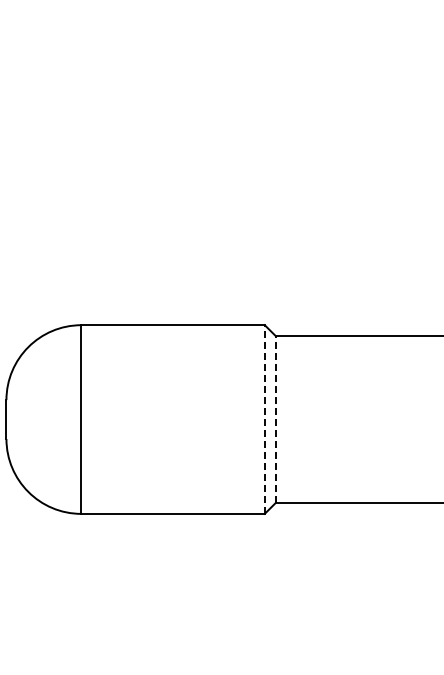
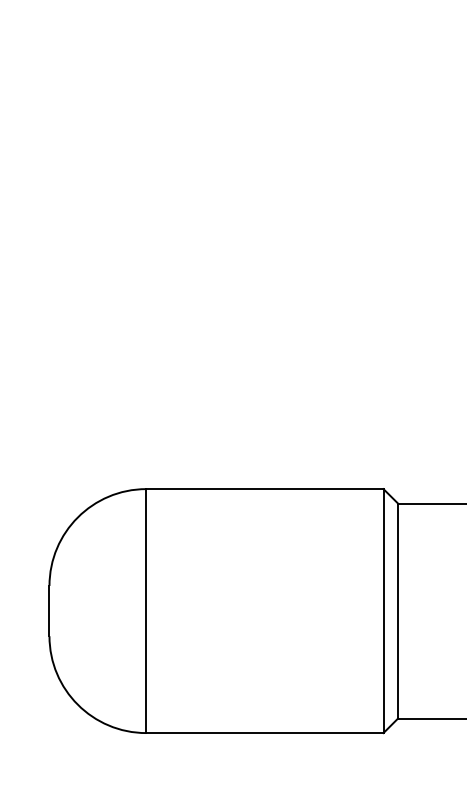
line: (264, 419) -> (383, 611), dashed -> solid
line: (276, 419) -> (398, 611), dashed -> solid

